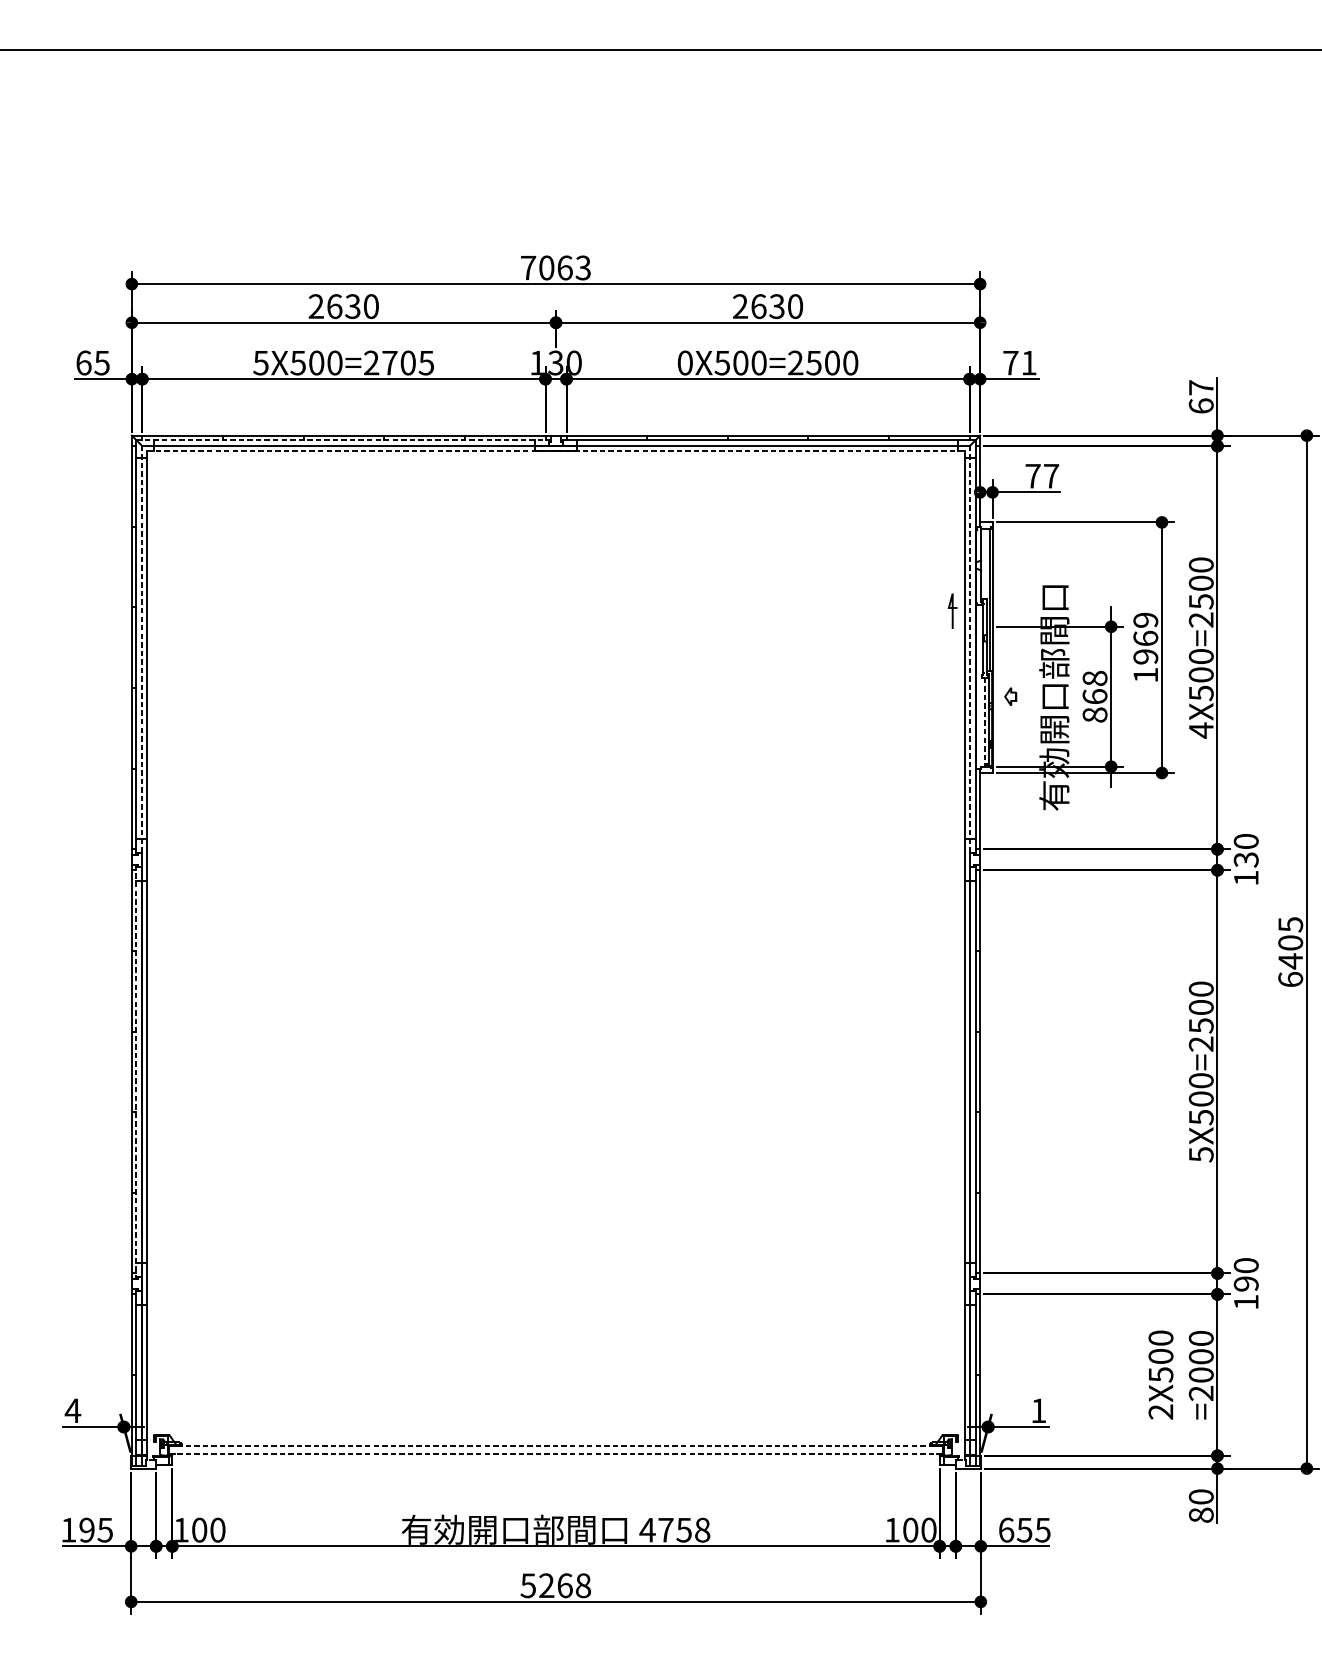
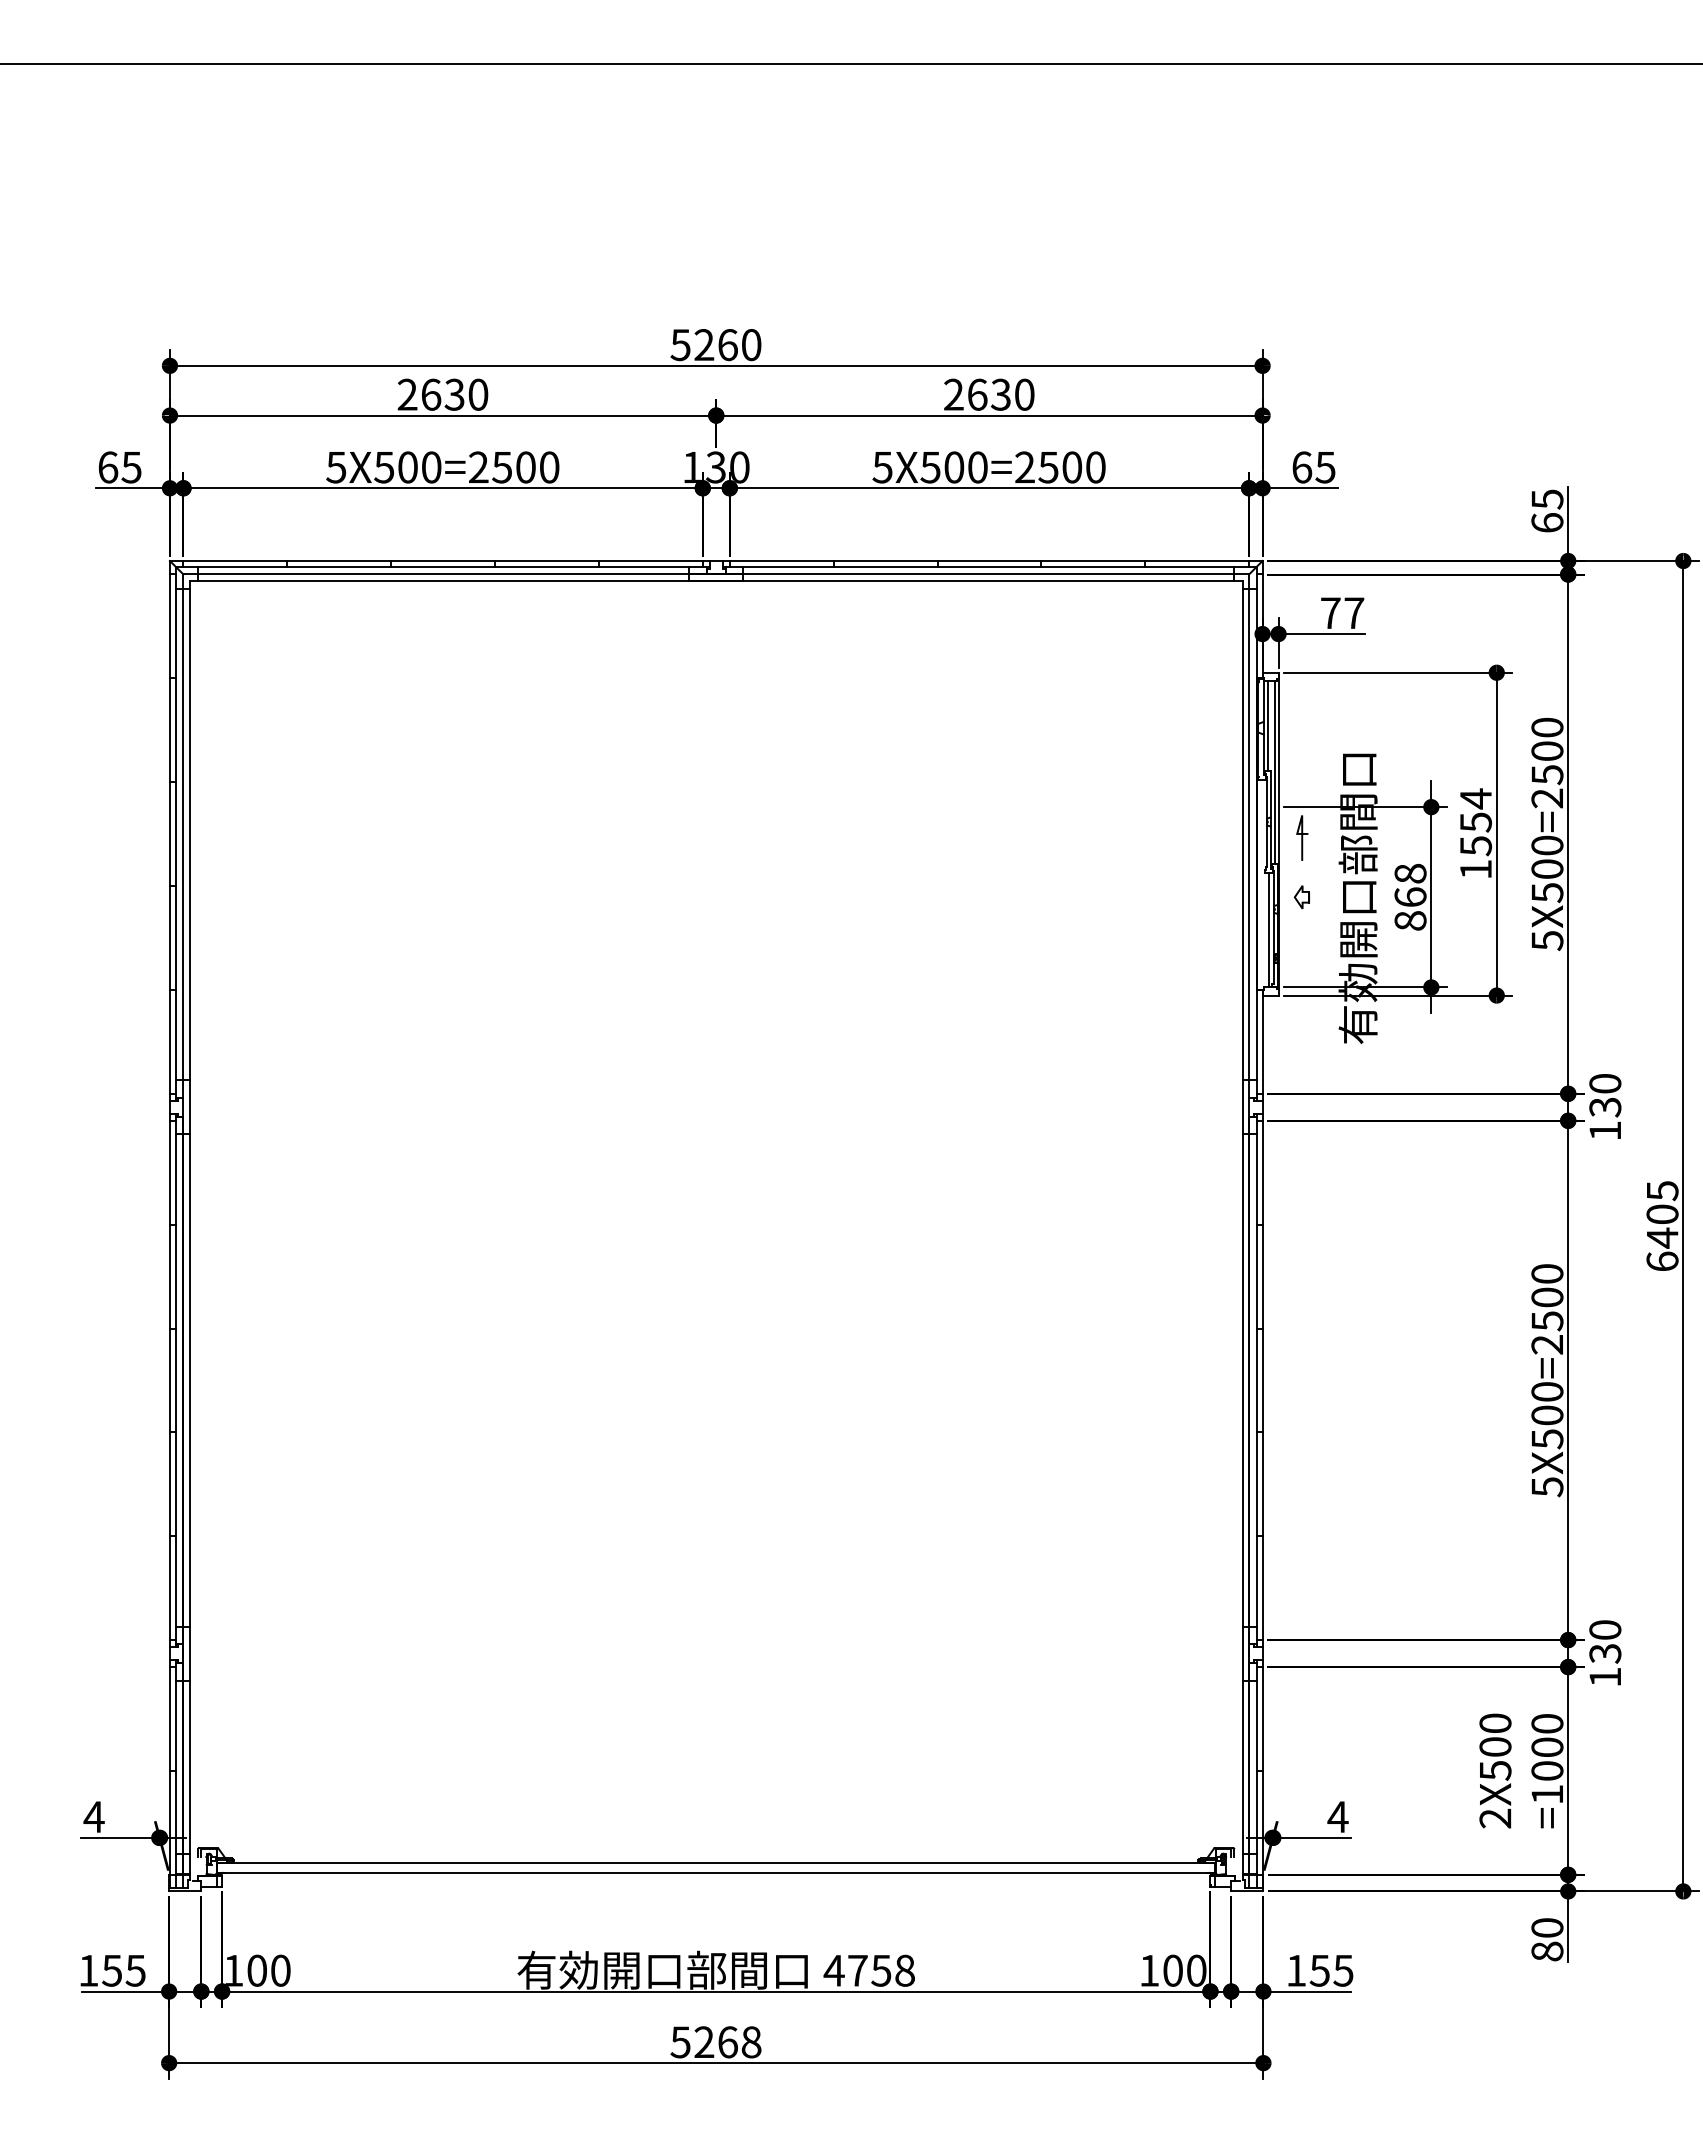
text: (555, 268) -> (715, 345), 7063 -> 5260
text: (407, 363) -> (525, 467), 5X500=2705 -> 5X500=2500
text: (685, 363) -> (882, 467), 0X500=2500 -> 5X500=2500
text: (1019, 363) -> (1313, 467), 71 -> 65
text: (1201, 387) -> (1547, 499), 67 -> 65
line: (343, 439) -> (442, 566), dashed -> solid
line: (556, 450) -> (716, 580), dashed -> solid
line: (983, 563) -> (1267, 725), added
line: (952, 610) -> (1302, 837), moved
text: (1145, 638) -> (1475, 822), 1969 -> 1554
line: (142, 649) -> (183, 836), dashed -> solid
line: (970, 649) -> (1249, 836), dashed -> solid
line: (984, 722) -> (1268, 930), dashed -> solid
text: (1201, 730) -> (1547, 940), 4X500=2500 -> 5X500=2500
line: (136, 1071) -> (175, 1380), dashed -> solid
text: (1246, 1283) -> (1605, 1653), 190 -> 130
text: (1200, 1393) -> (1546, 1794), =2000 -> =1000
text: (1038, 1410) -> (1337, 1816), 1 -> 4
line: (556, 1446) -> (716, 1862), dashed -> solid
line: (556, 1453) -> (716, 1872), dashed -> solid
text: (86, 1529) -> (111, 1970), 195 -> 155
text: (1006, 1529) -> (1296, 1970), 655 -> 155

